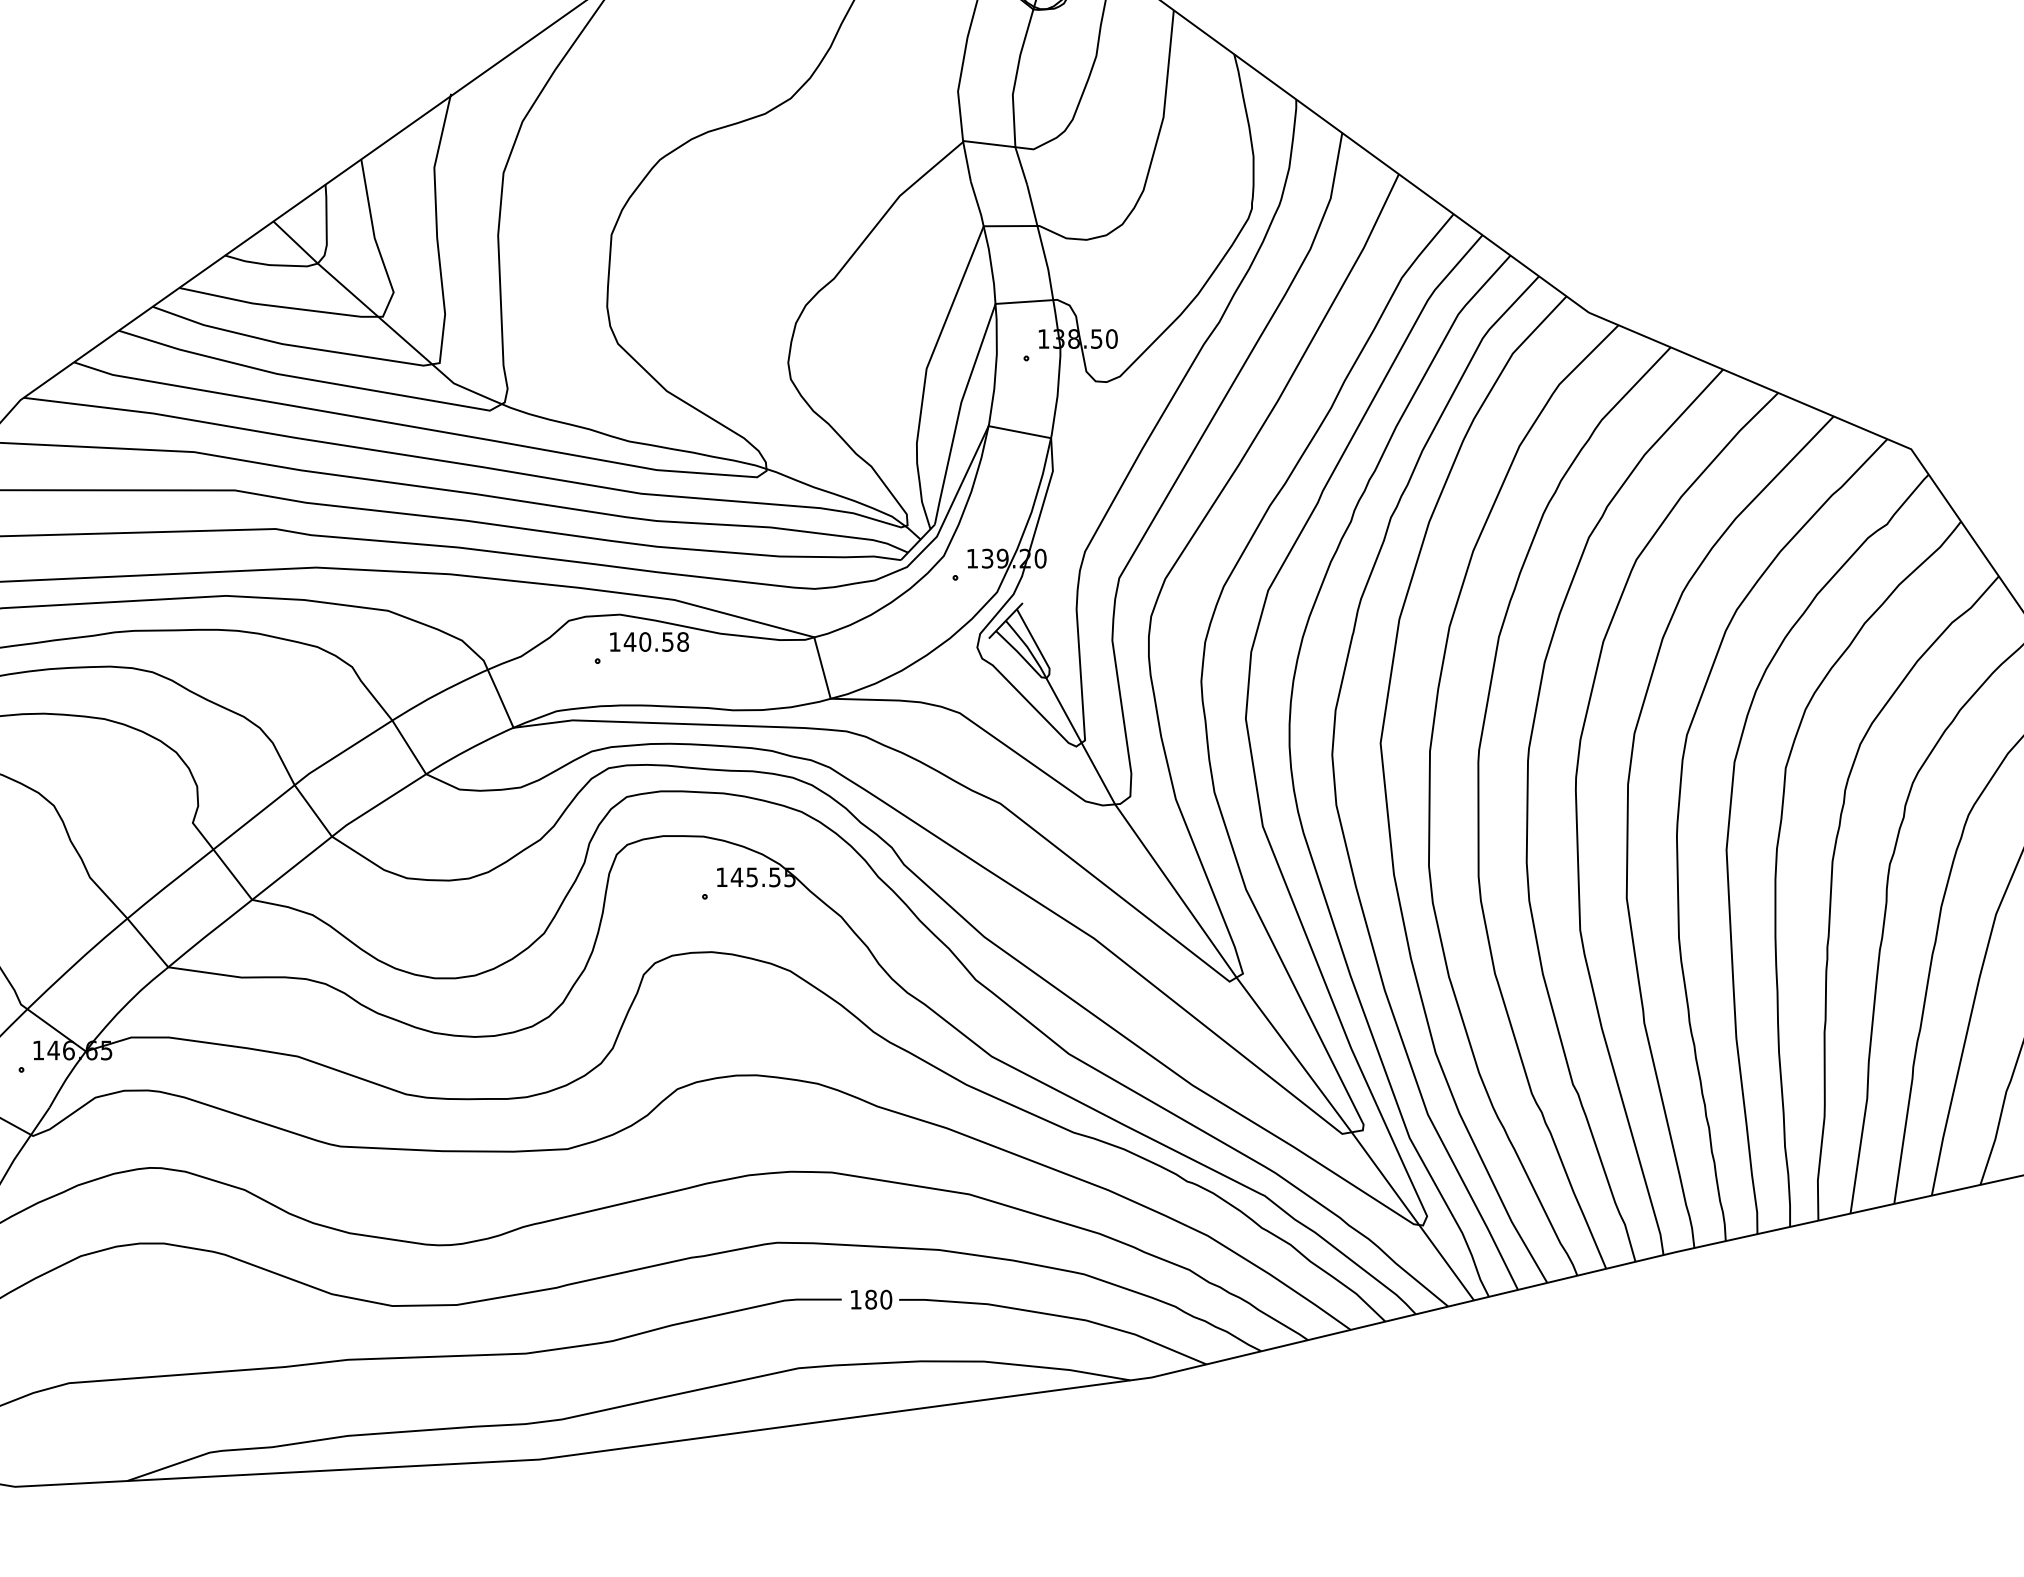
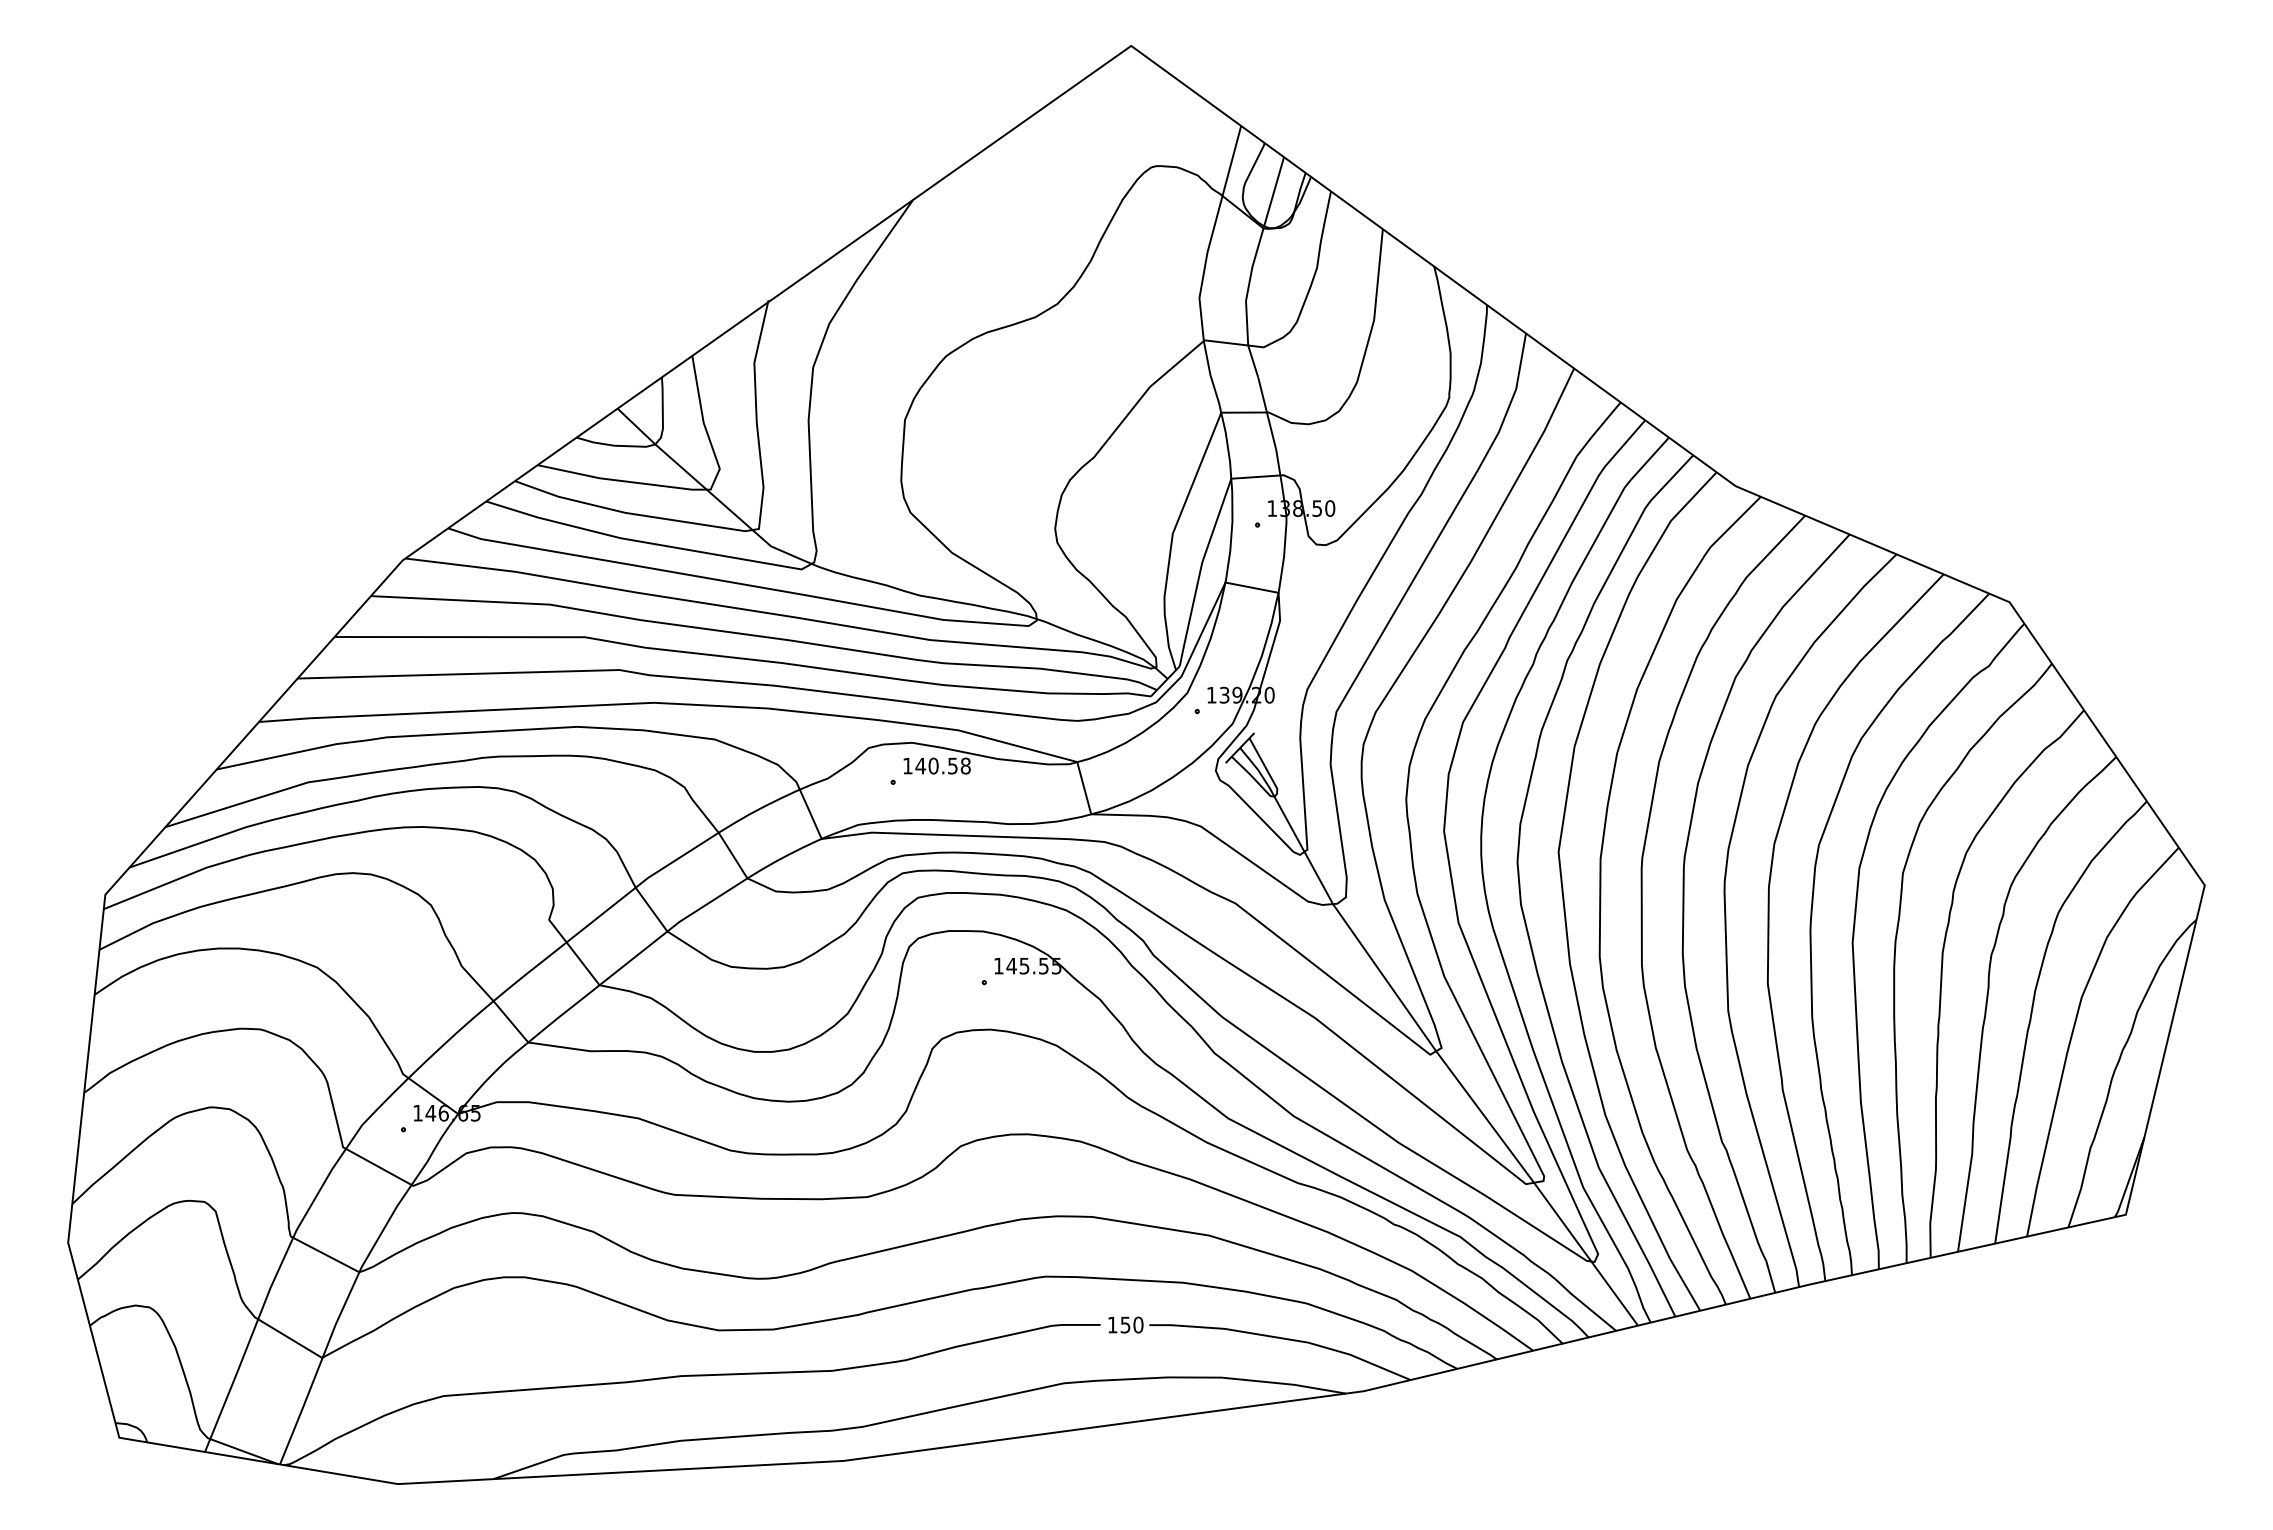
text: (871, 1299) -> (1125, 1324), 180 -> 150

